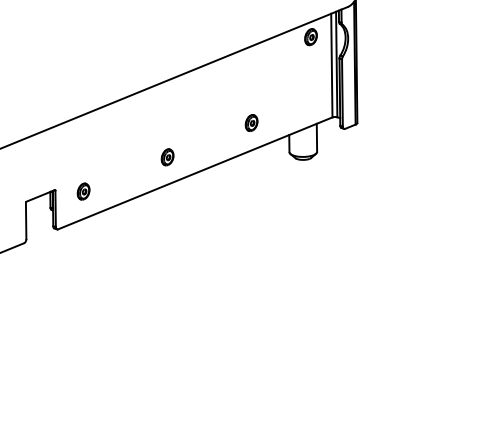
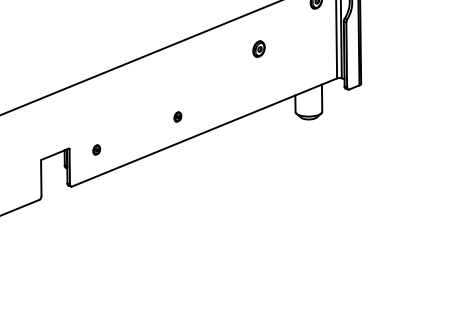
part: (251, 122) -> (258, 48), moved
part: (167, 157) -> (177, 117), size x0.6
part: (83, 191) -> (96, 149), size x0.6

